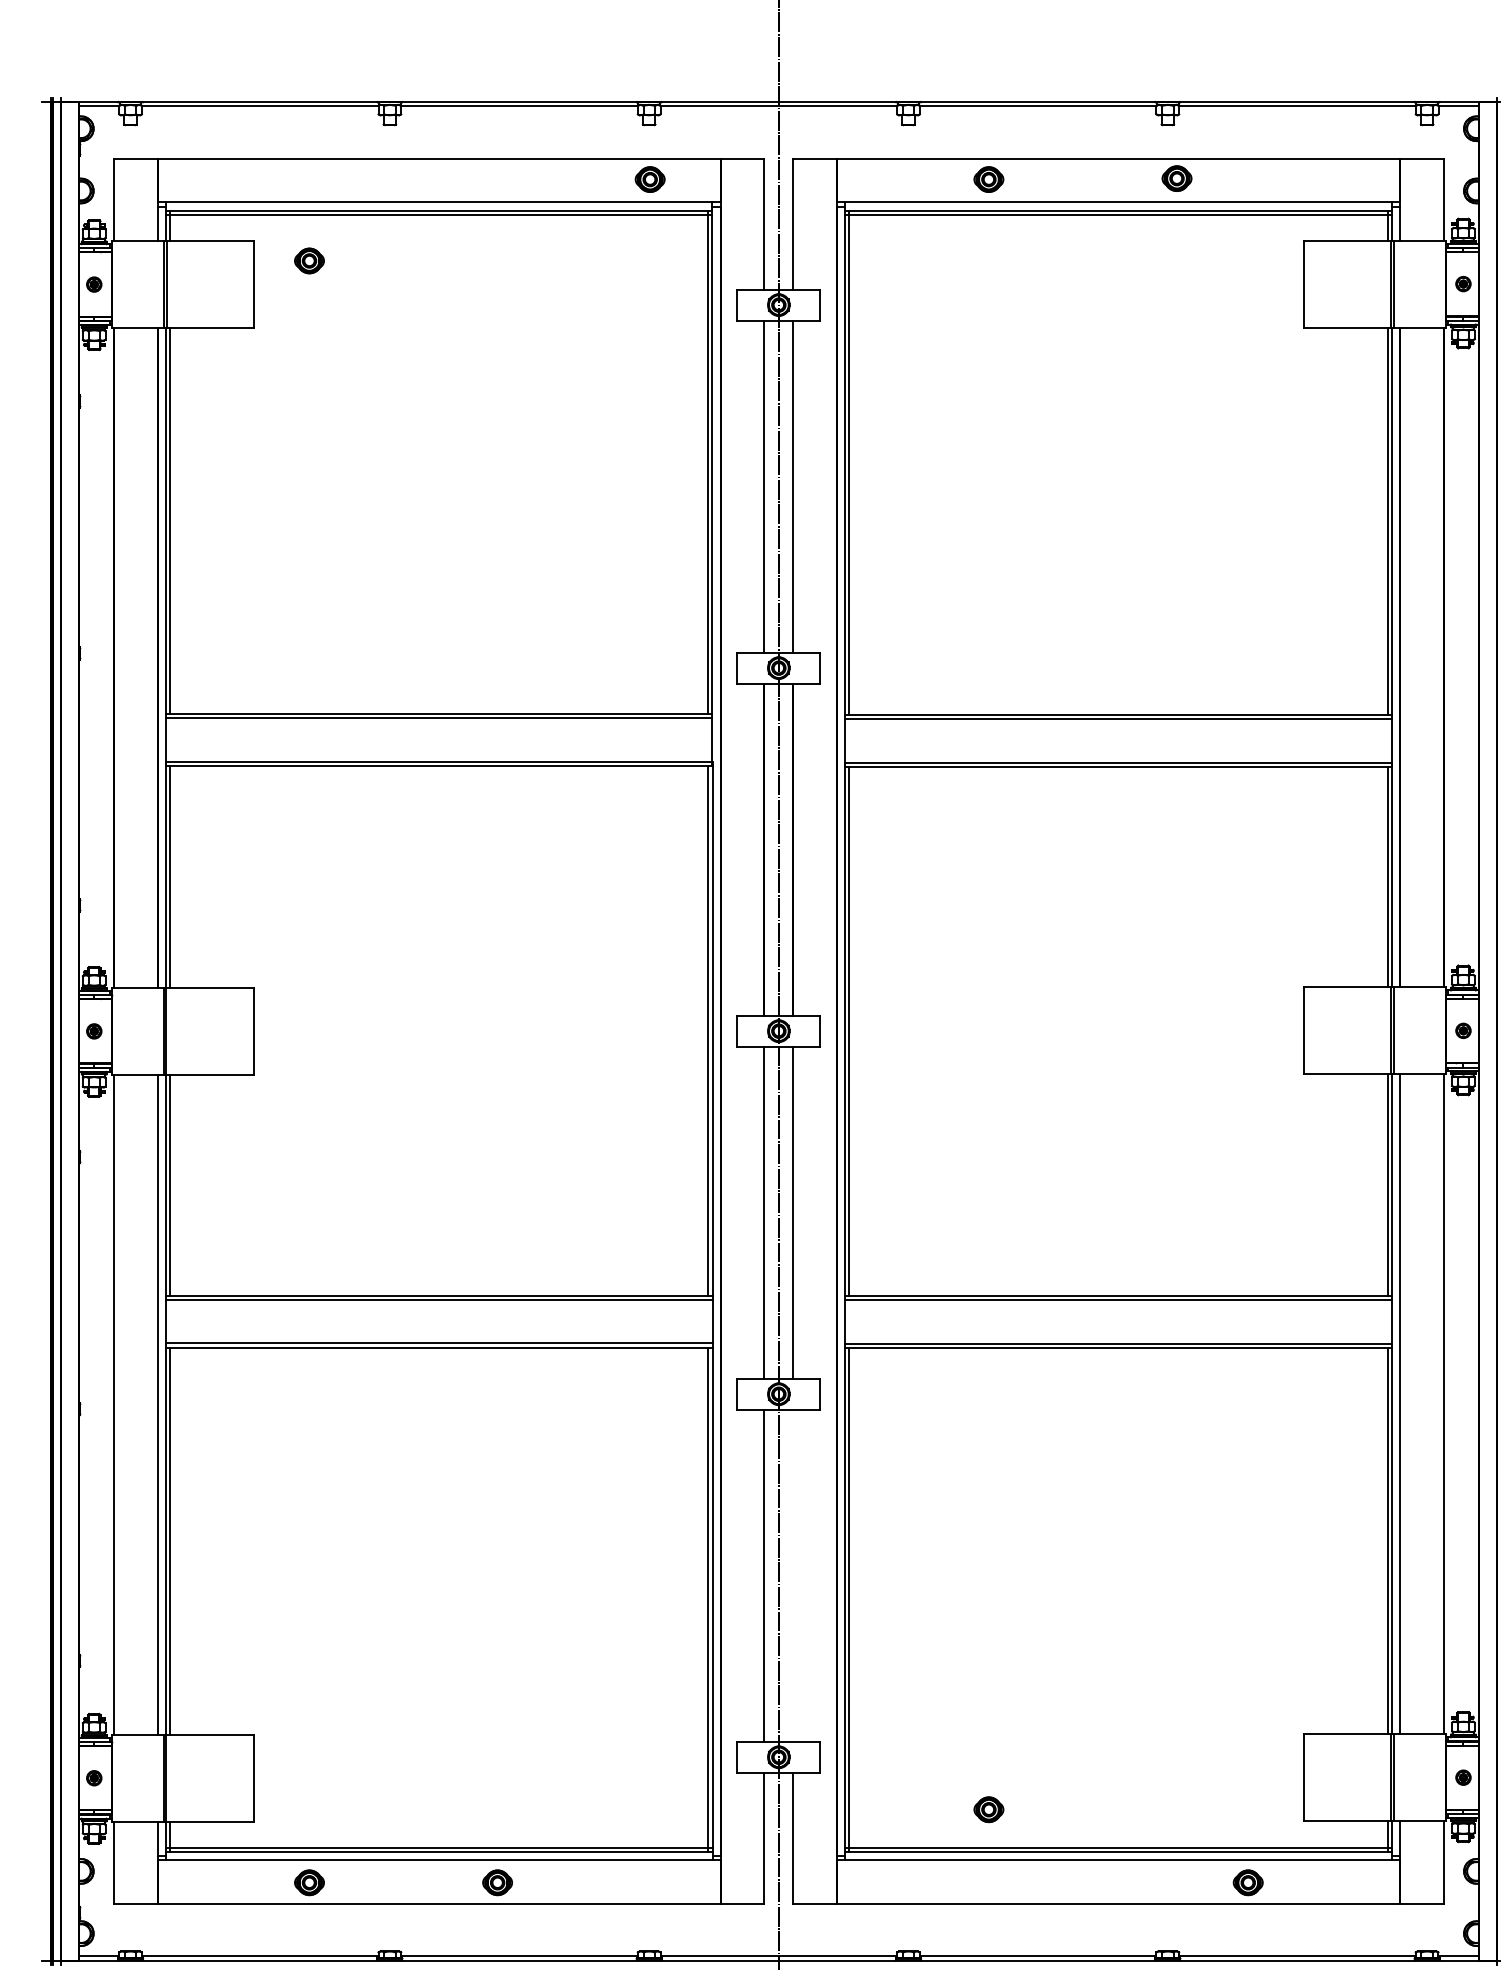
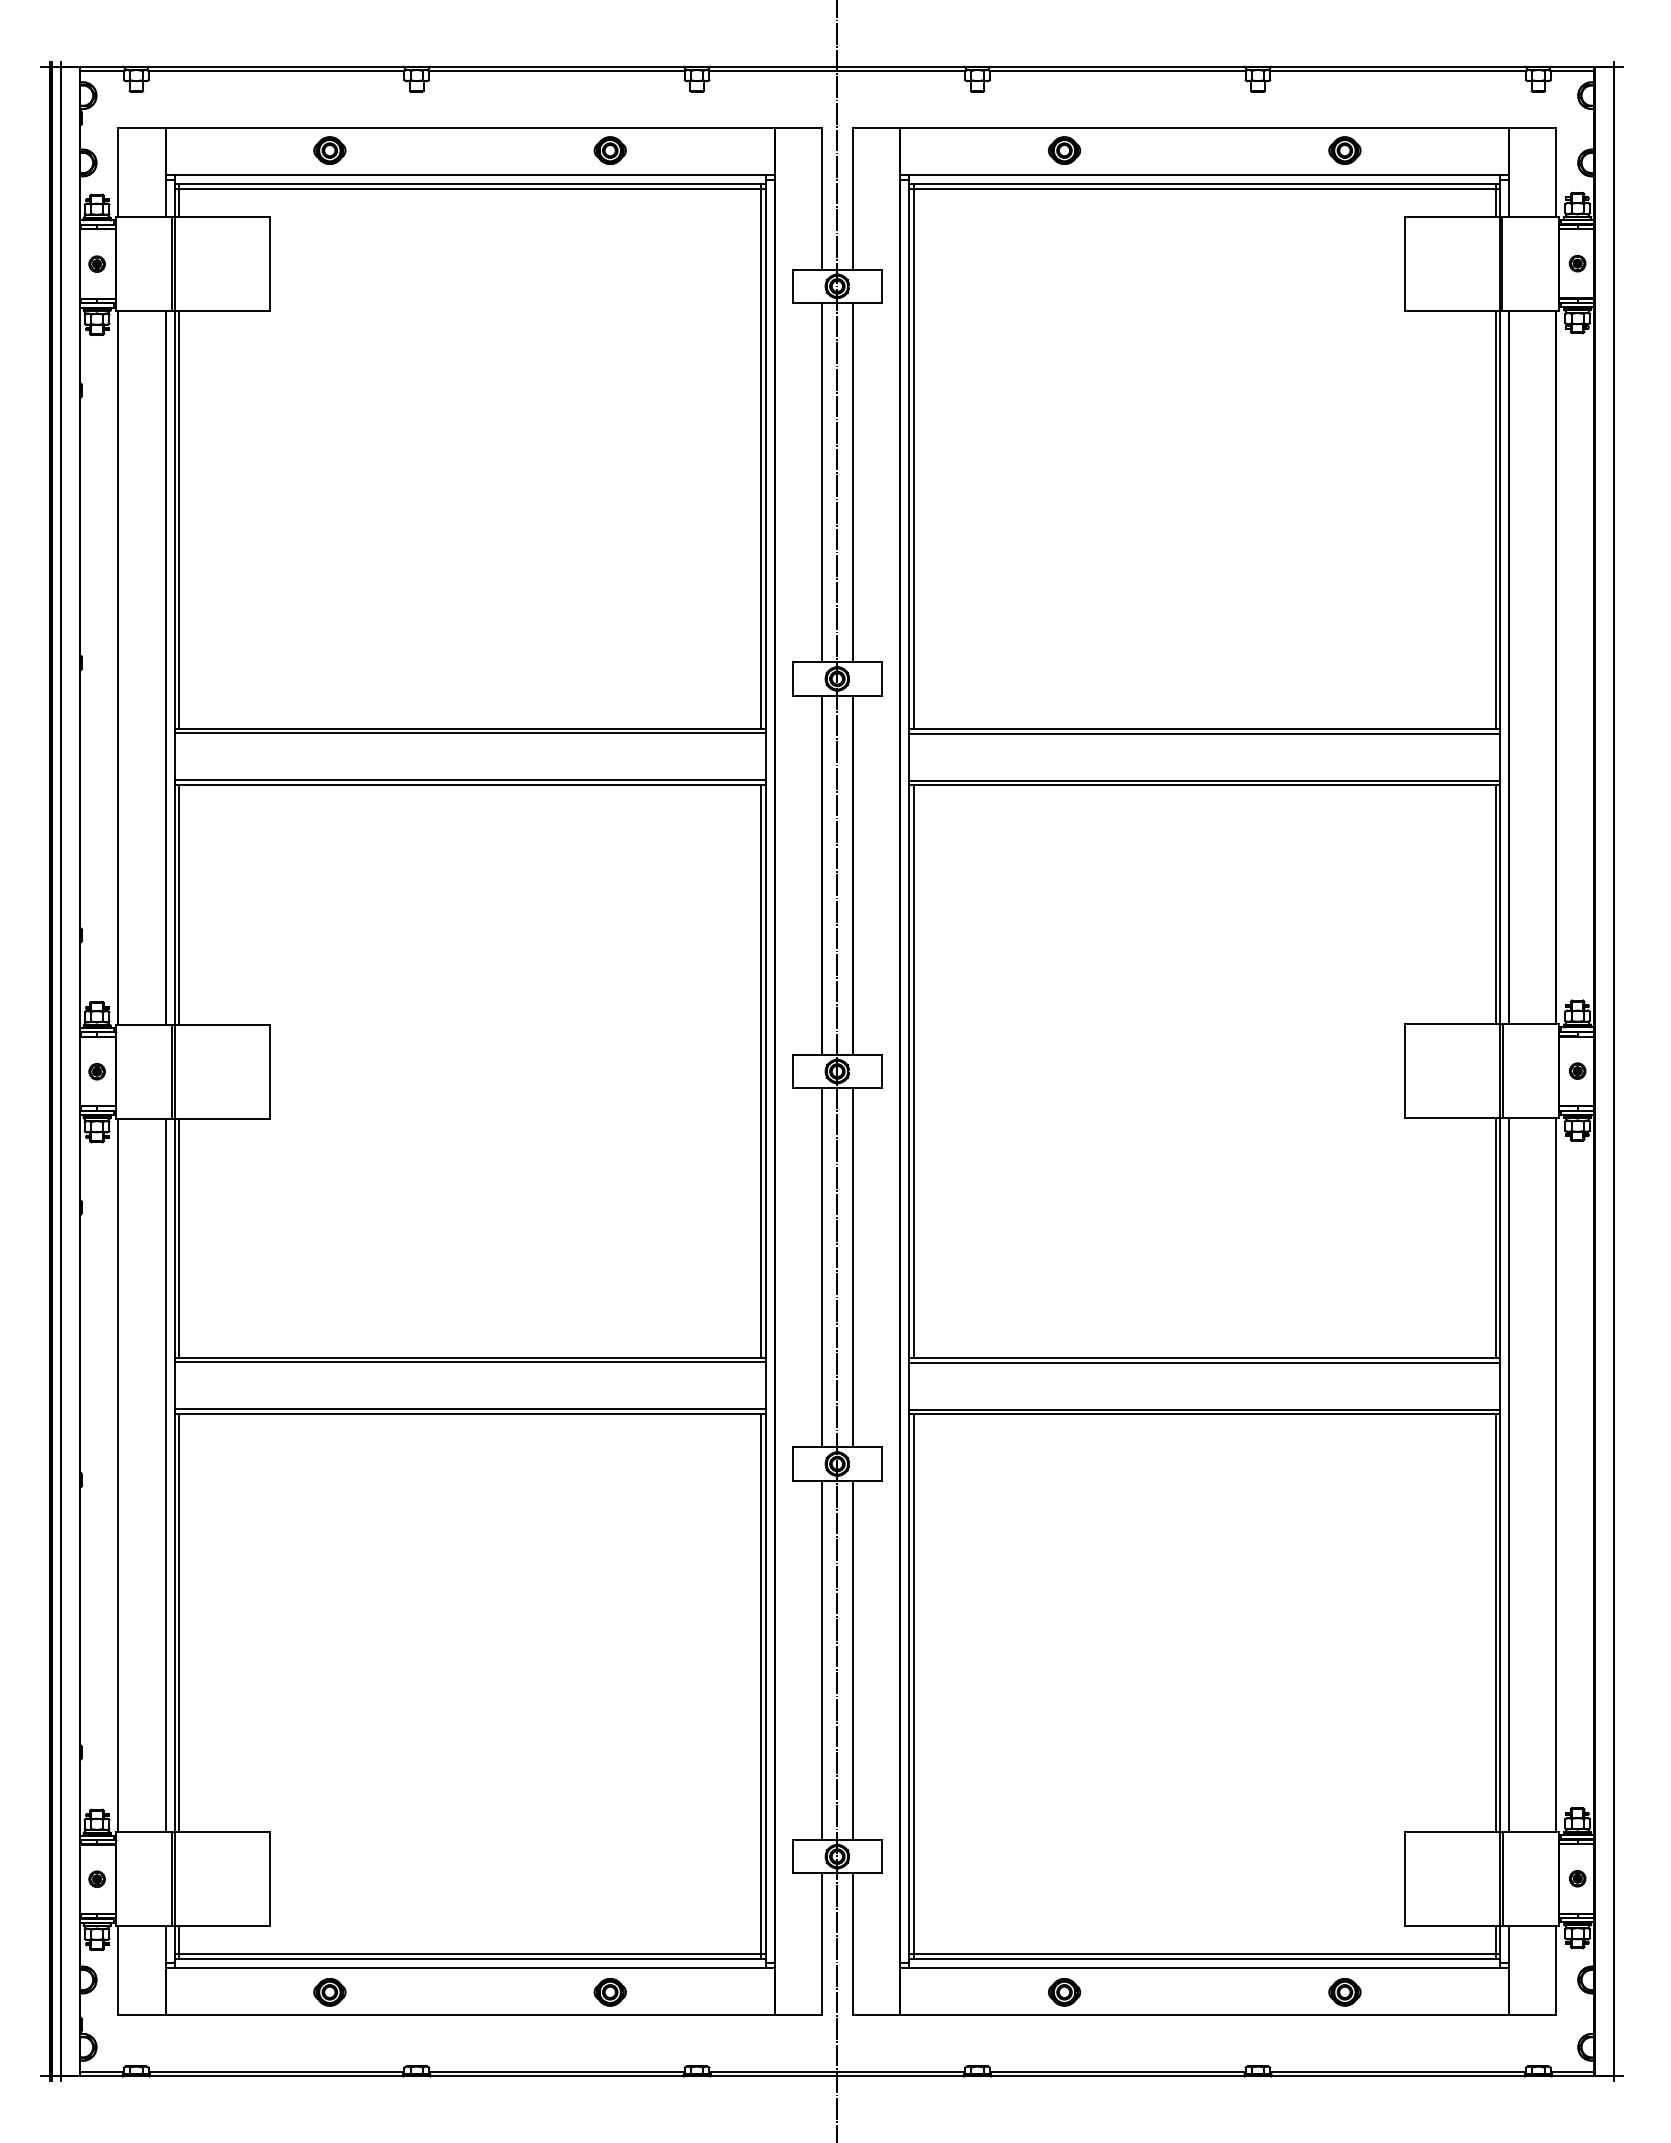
part: (1176, 178) -> (1344, 150), moved
part: (649, 179) -> (609, 150), moved
part: (309, 260) -> (329, 150), moved
line: (793, 1574) -> (853, 1659), added
part: (988, 1809) -> (1064, 1992), moved
part: (496, 1882) -> (609, 1992), moved

